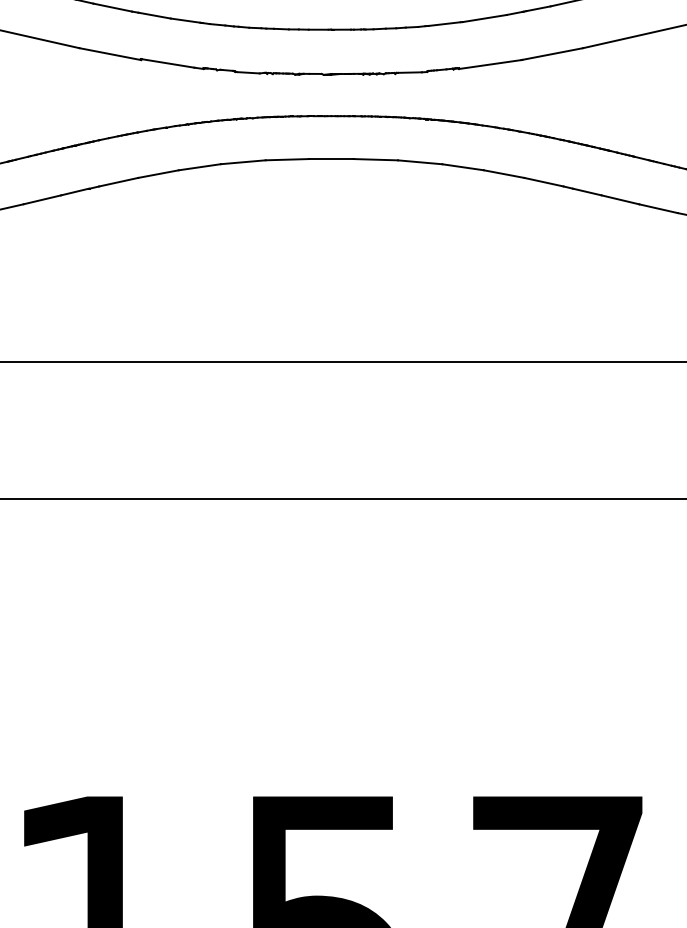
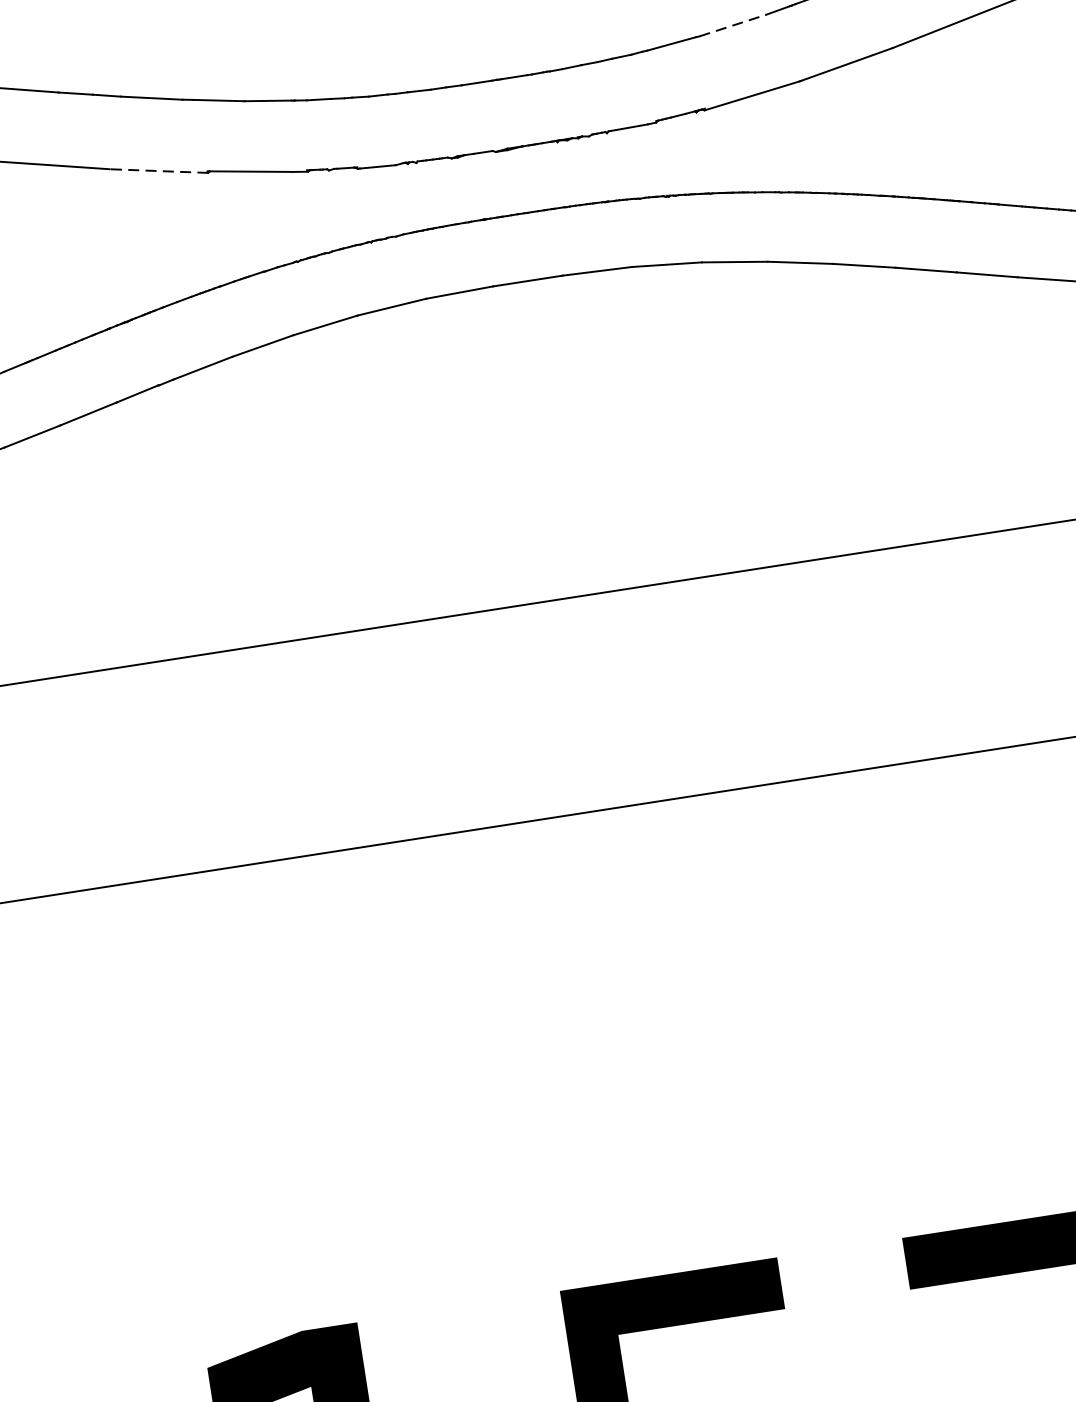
line: (485, 18) -> (733, 25), solid -> dashed
line: (109, 54) -> (157, 171), solid -> dashed

